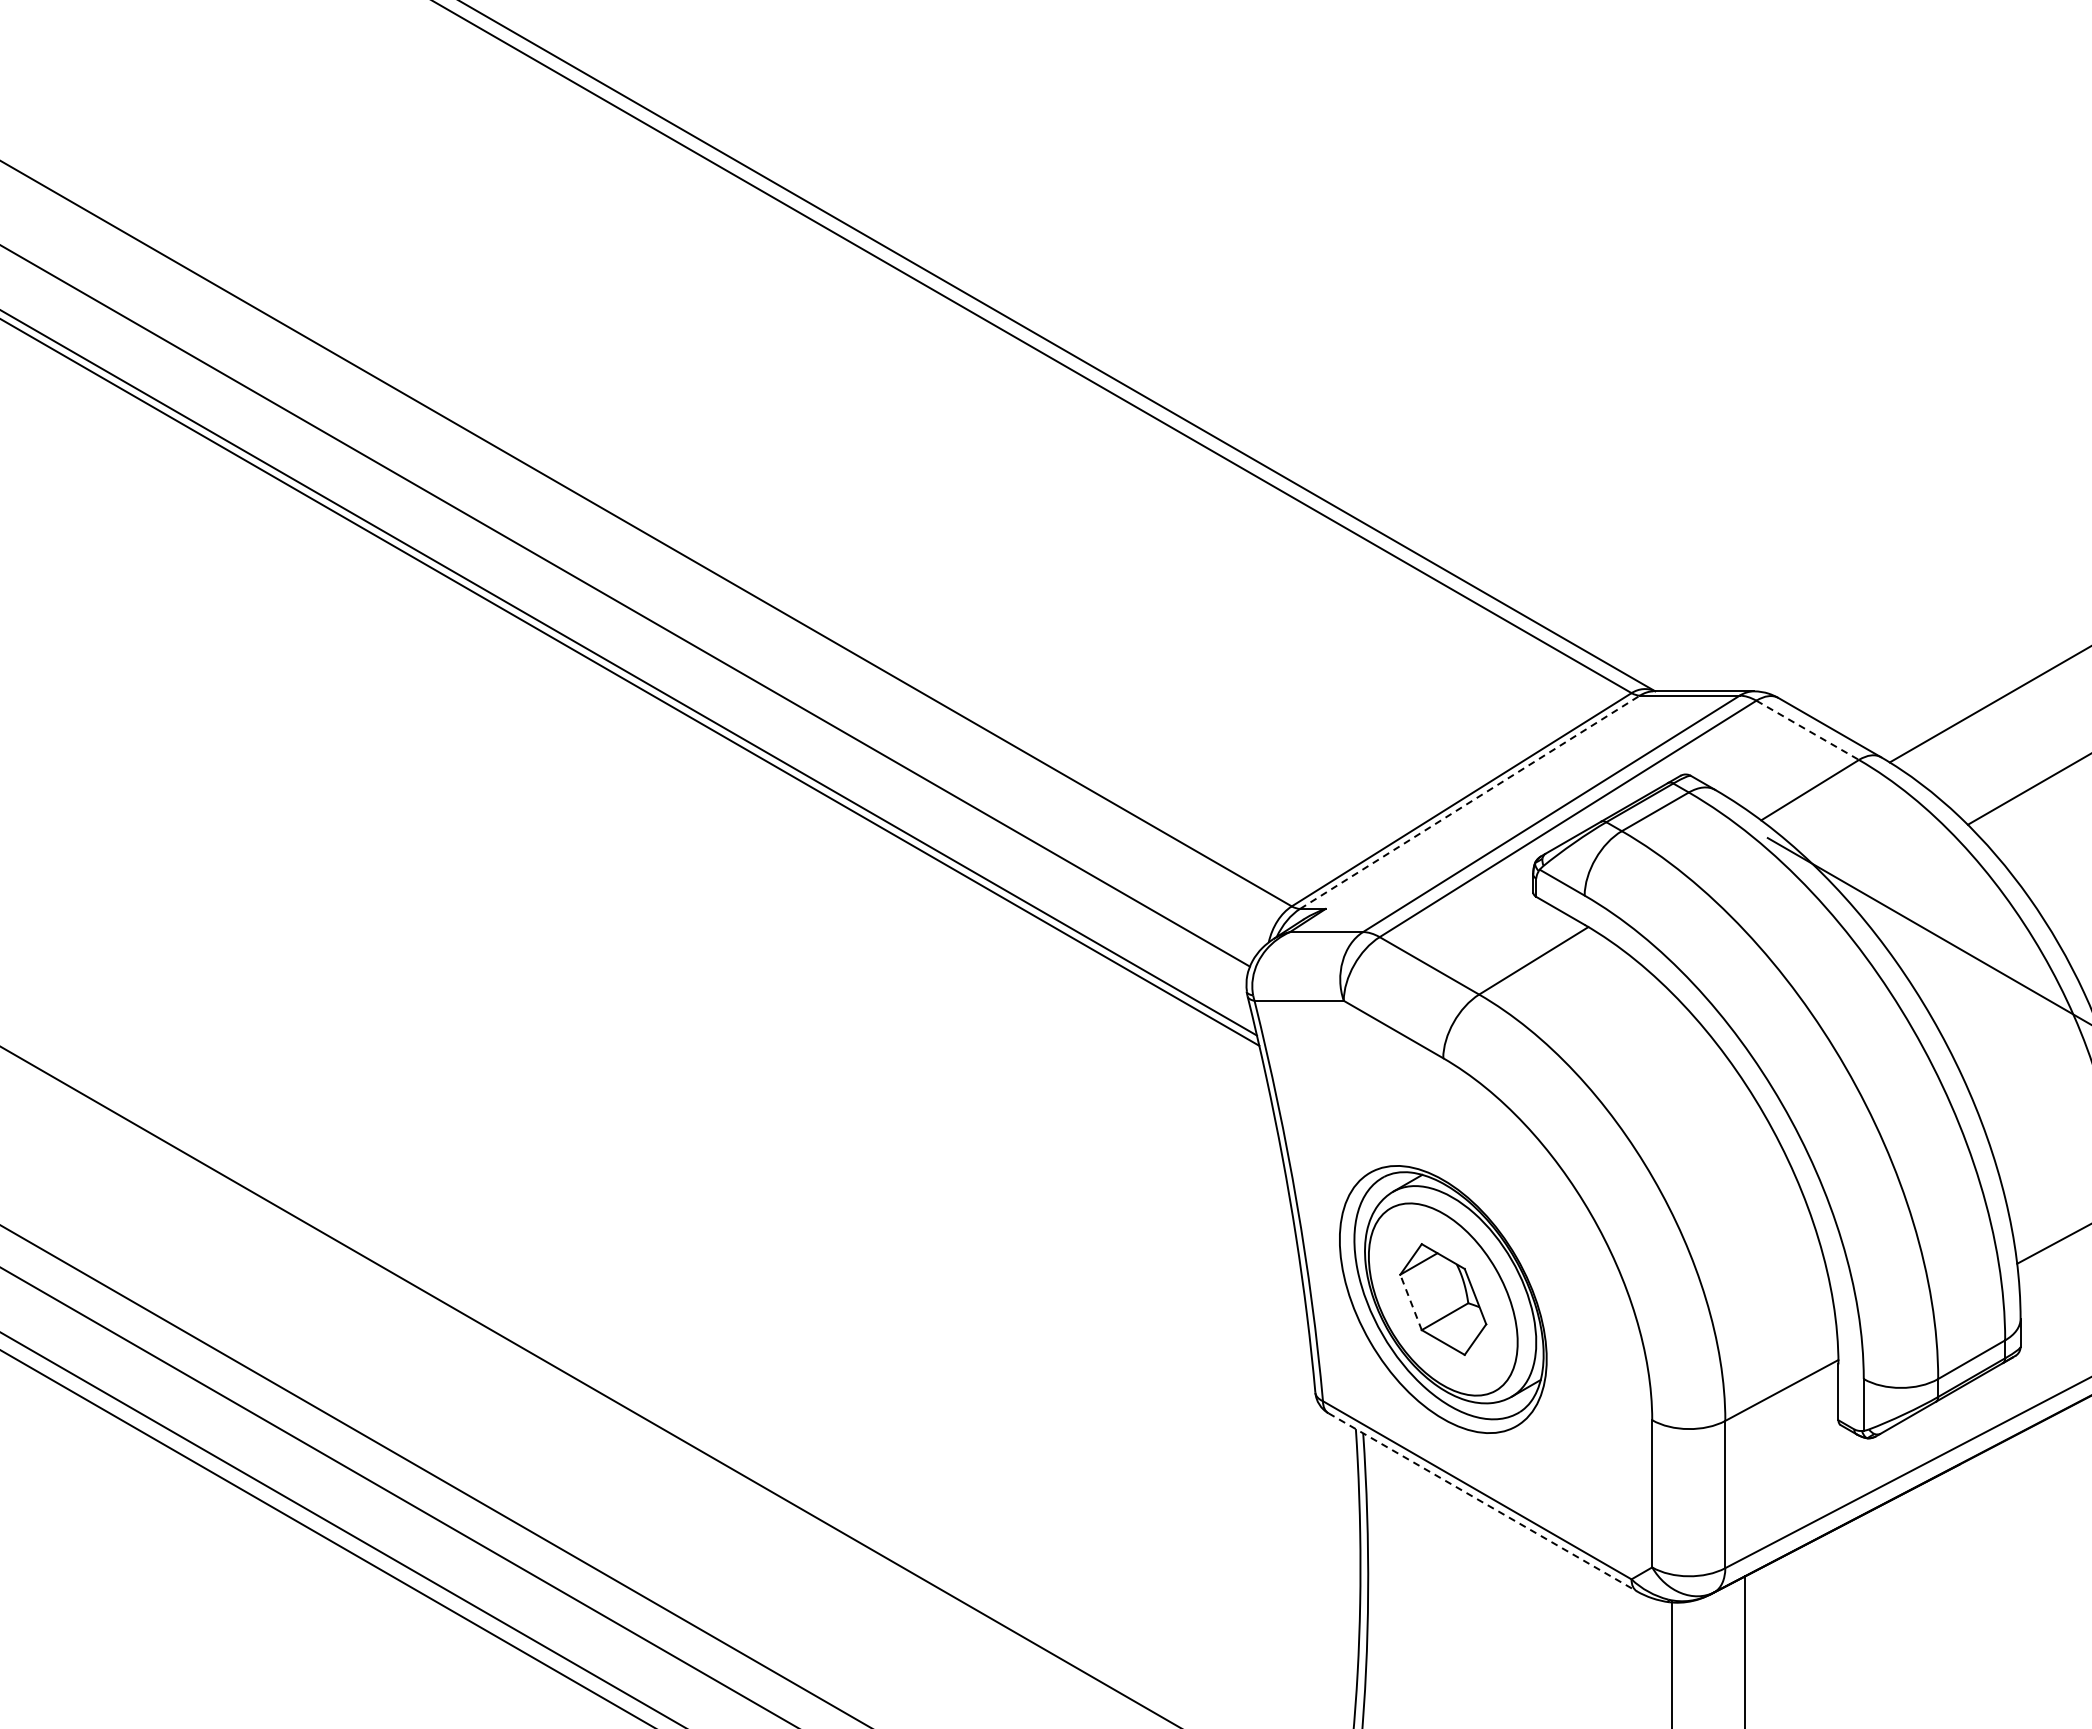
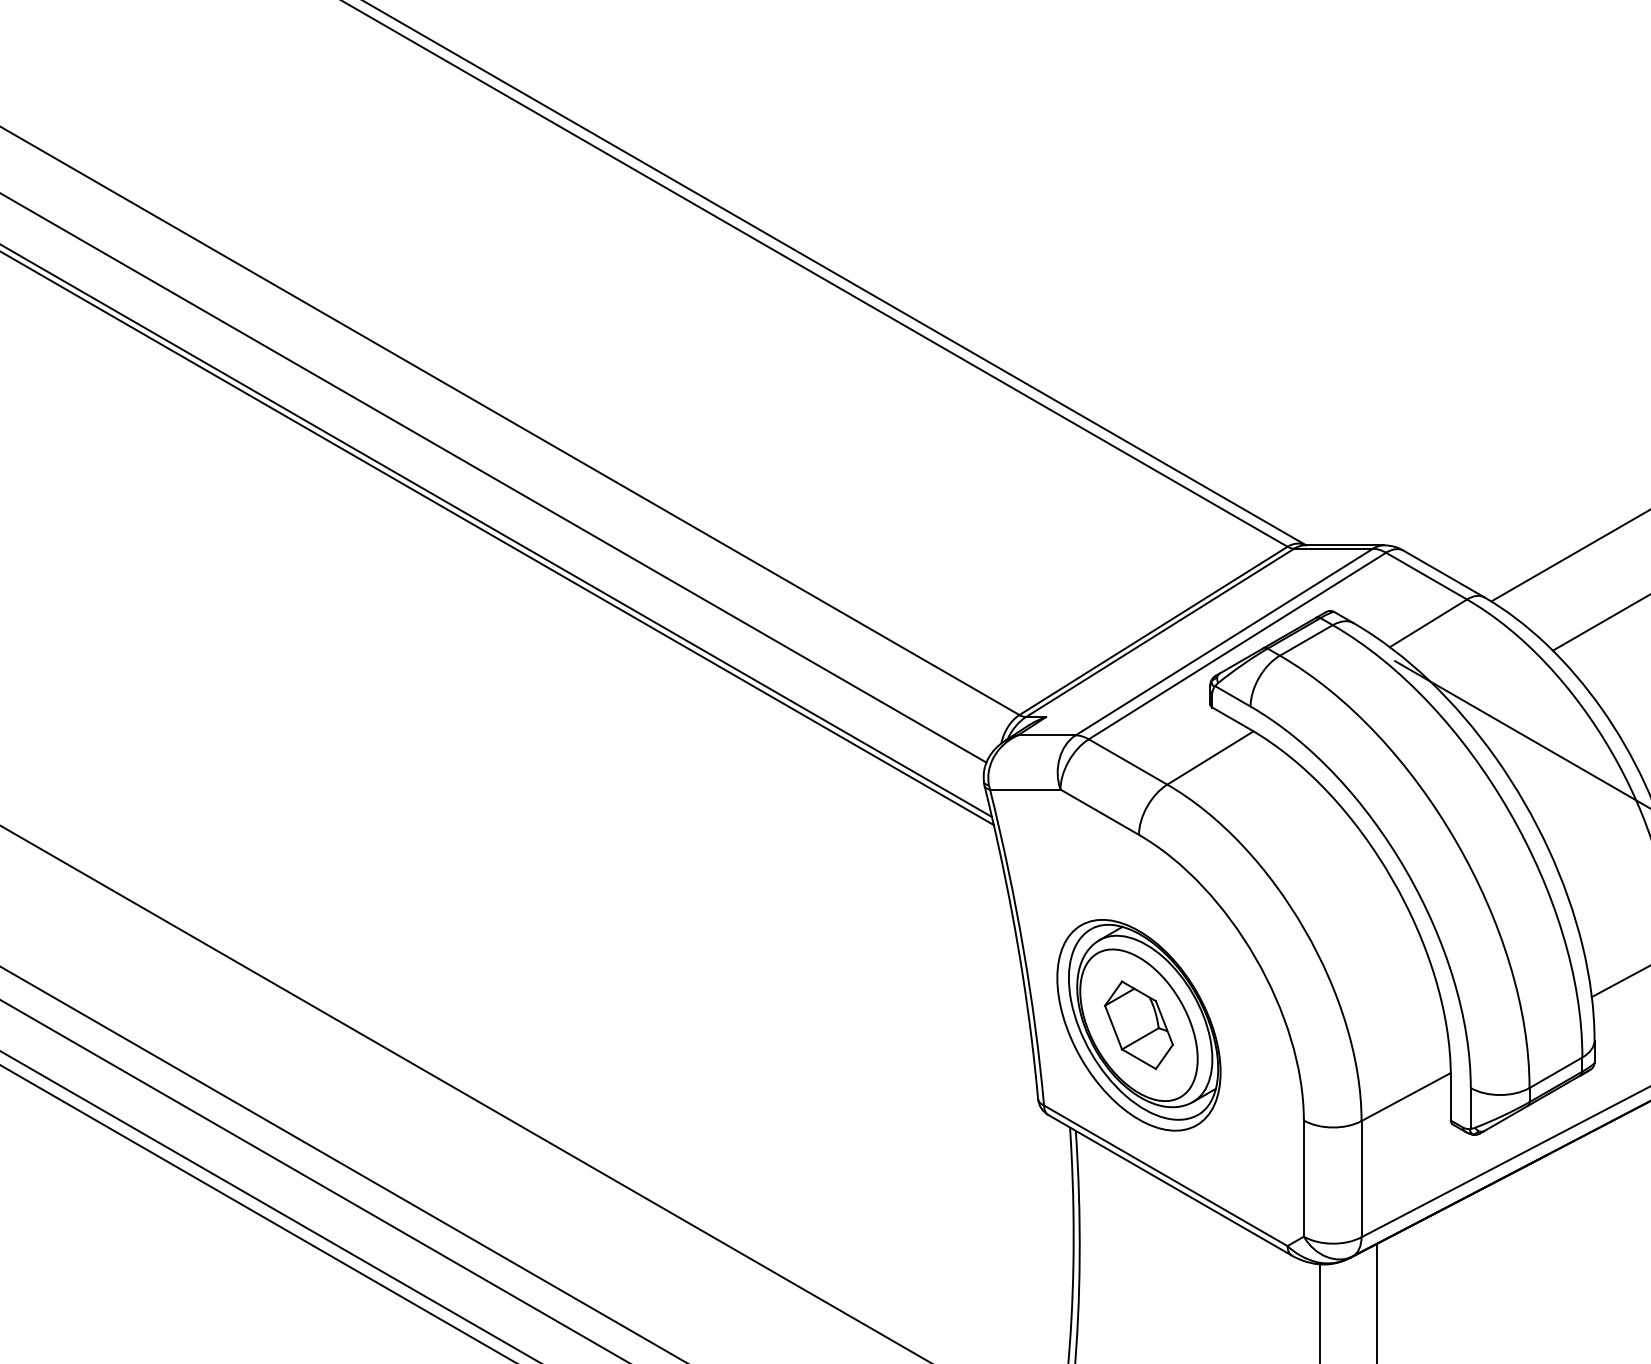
line: (1808, 730) -> (1427, 576), dashed -> solid
line: (1470, 802) -> (1160, 633), dashed -> solid
line: (1411, 1302) -> (1113, 1027), dashed -> solid
line: (1483, 1502) -> (1170, 1185), dashed -> solid

